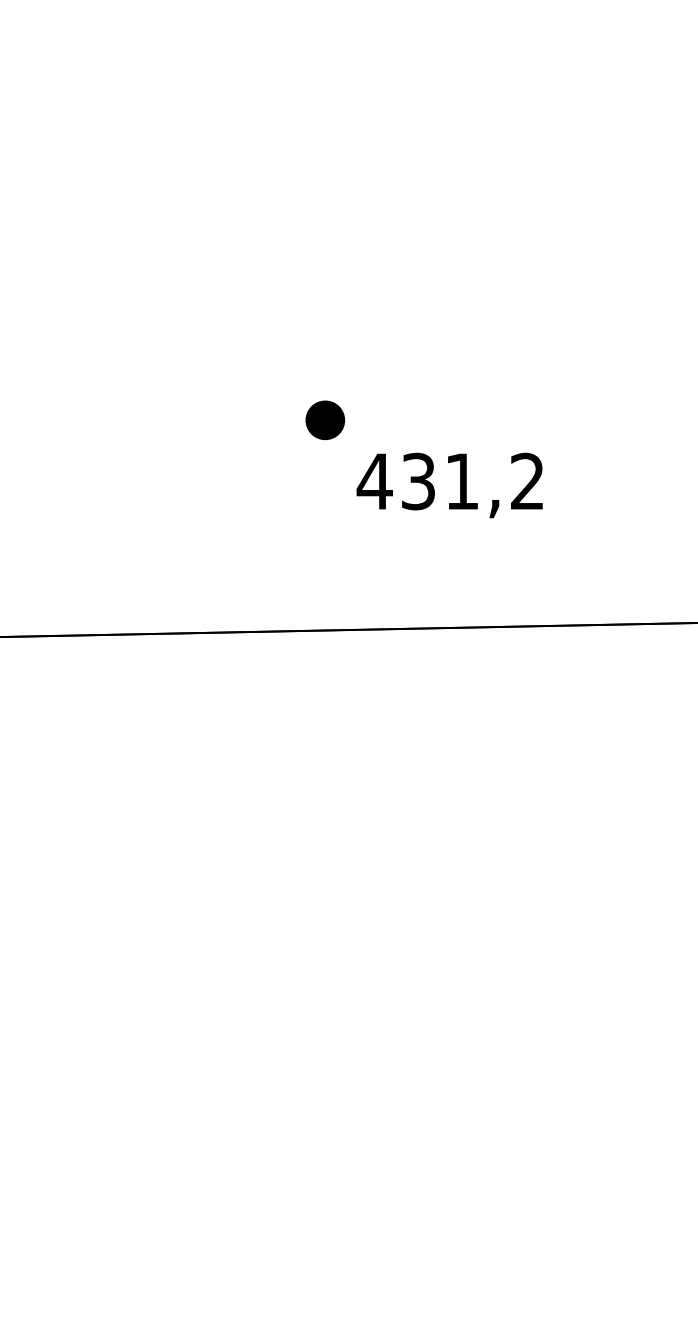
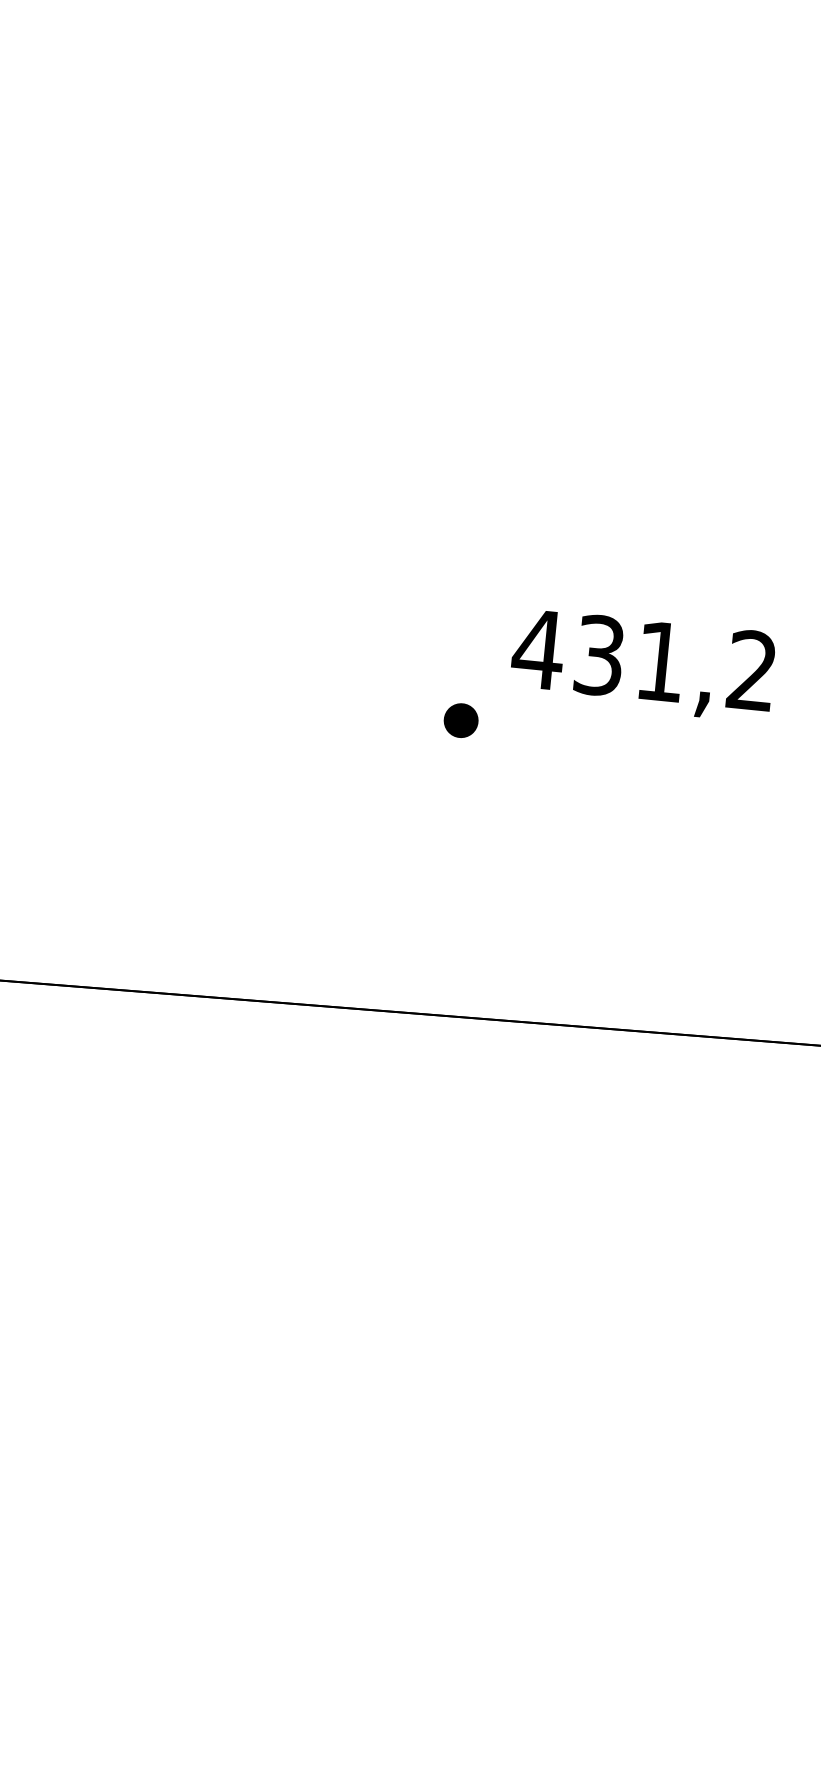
part: (324, 420) -> (460, 720), size x0.62
text: (449, 485) -> (642, 665), moved

